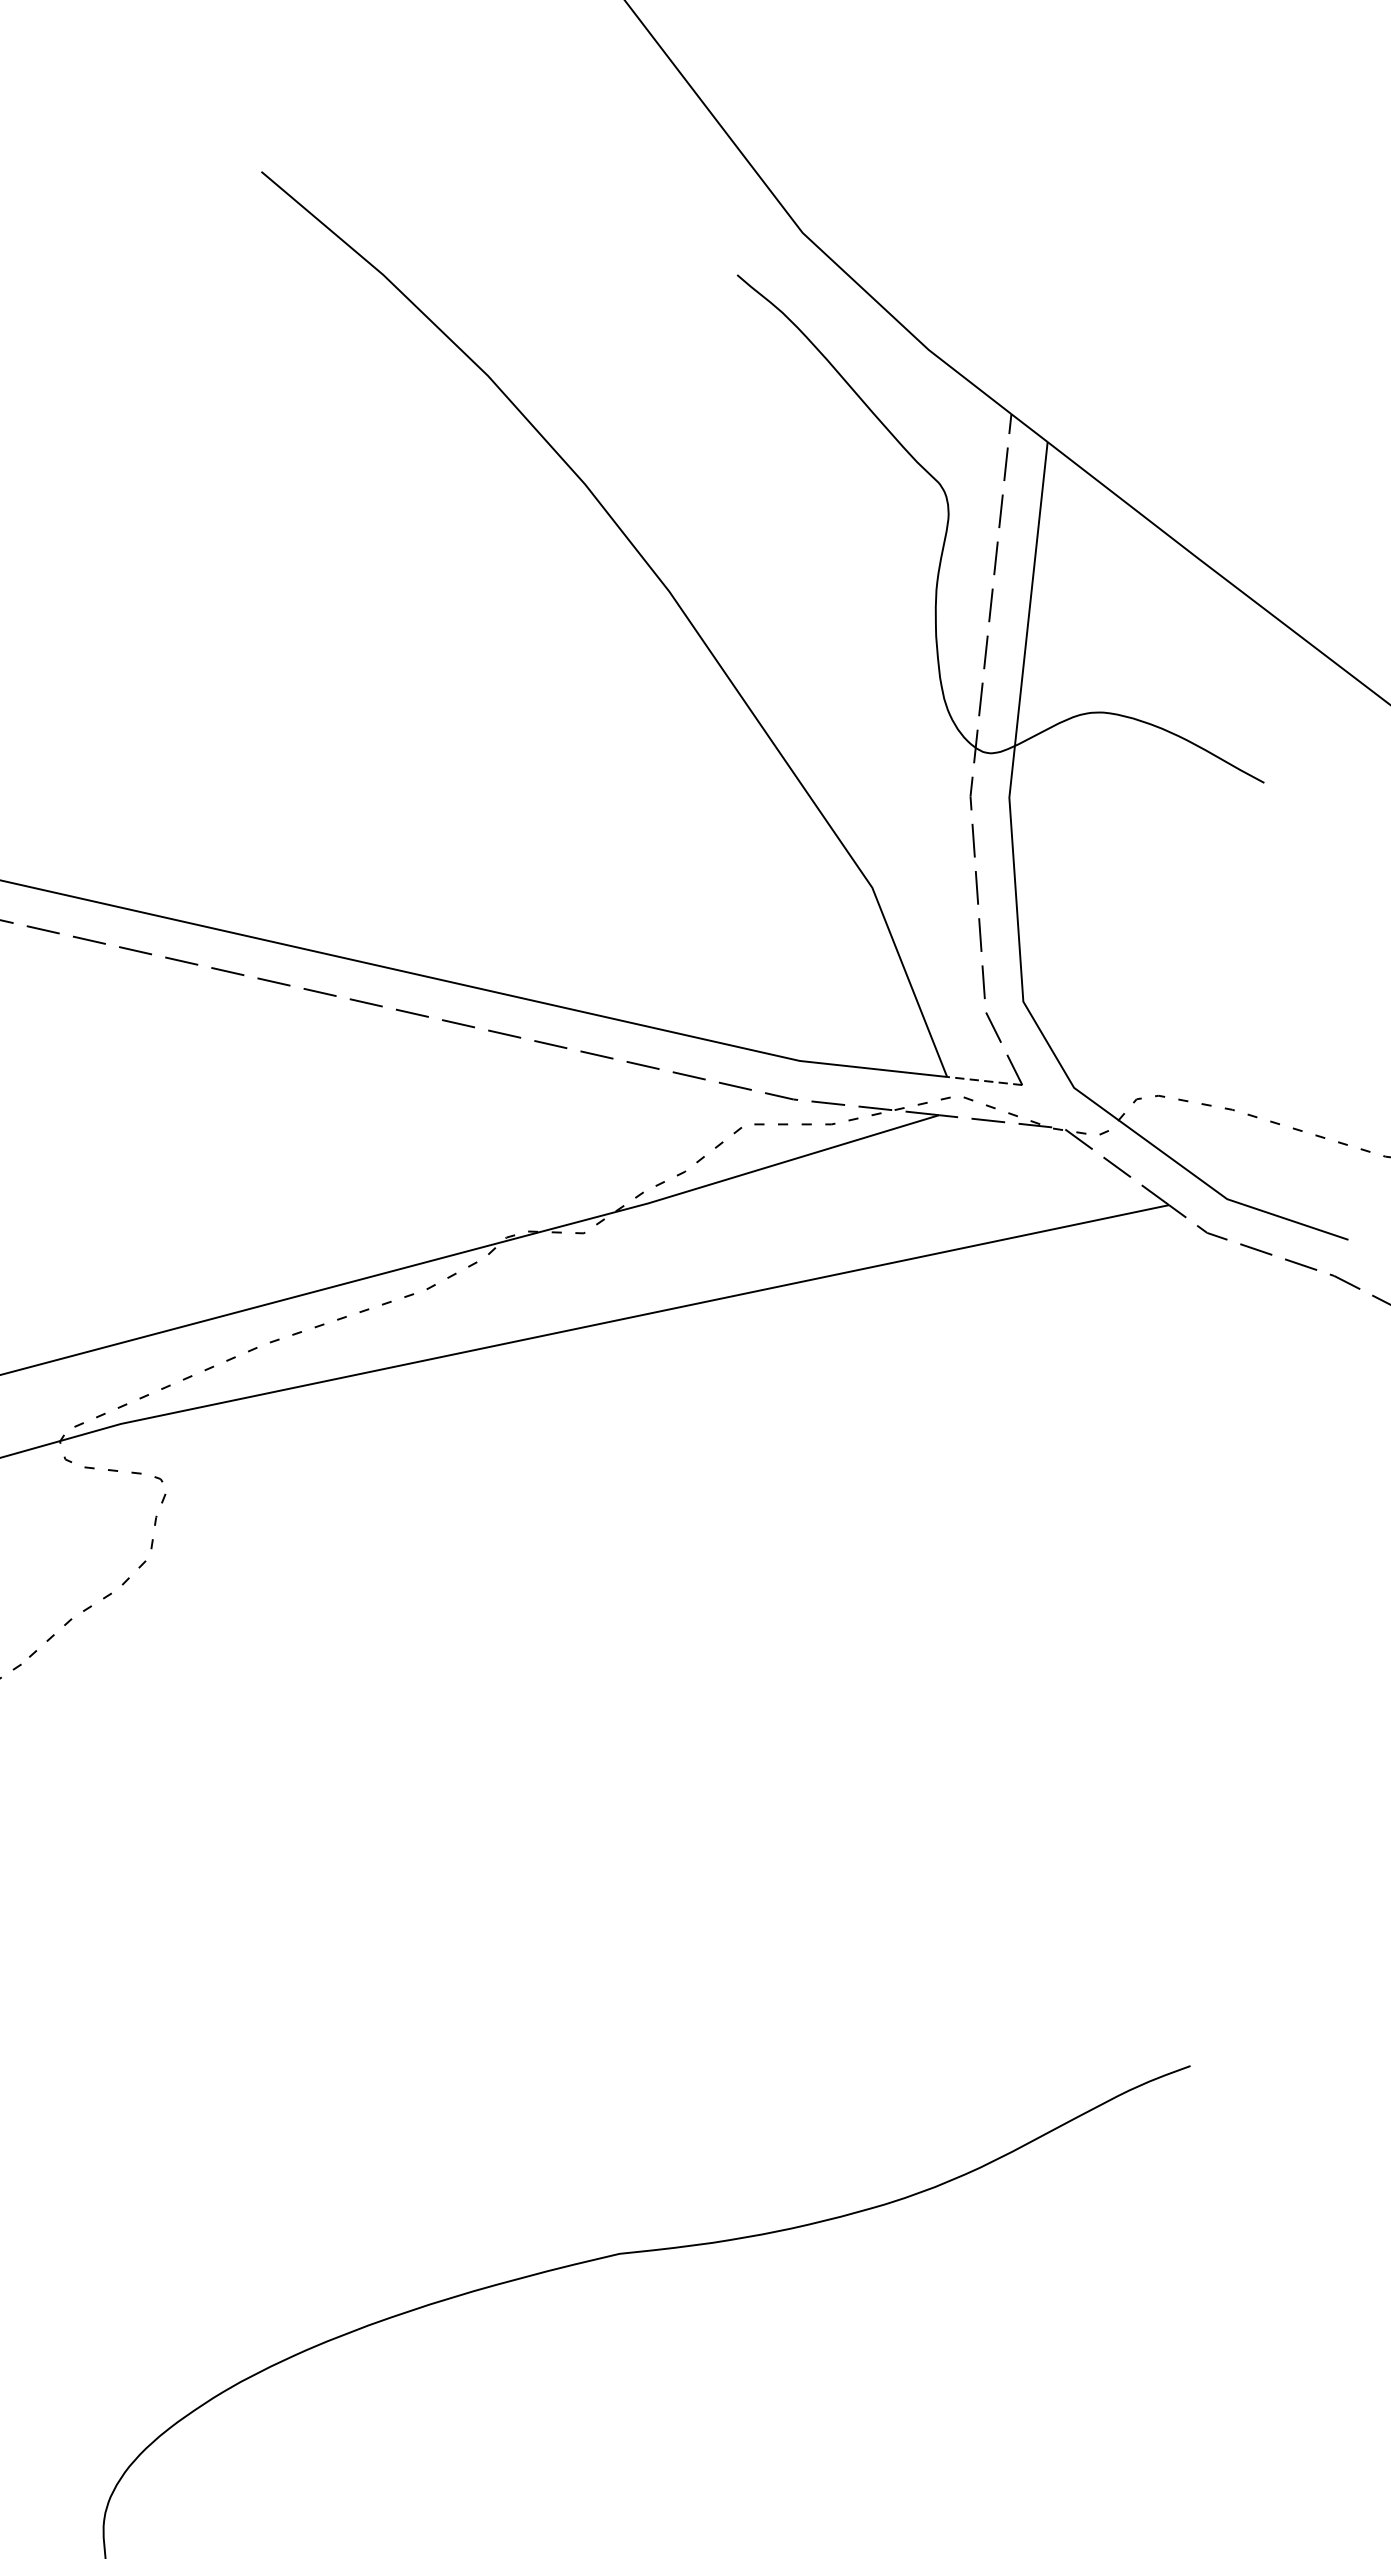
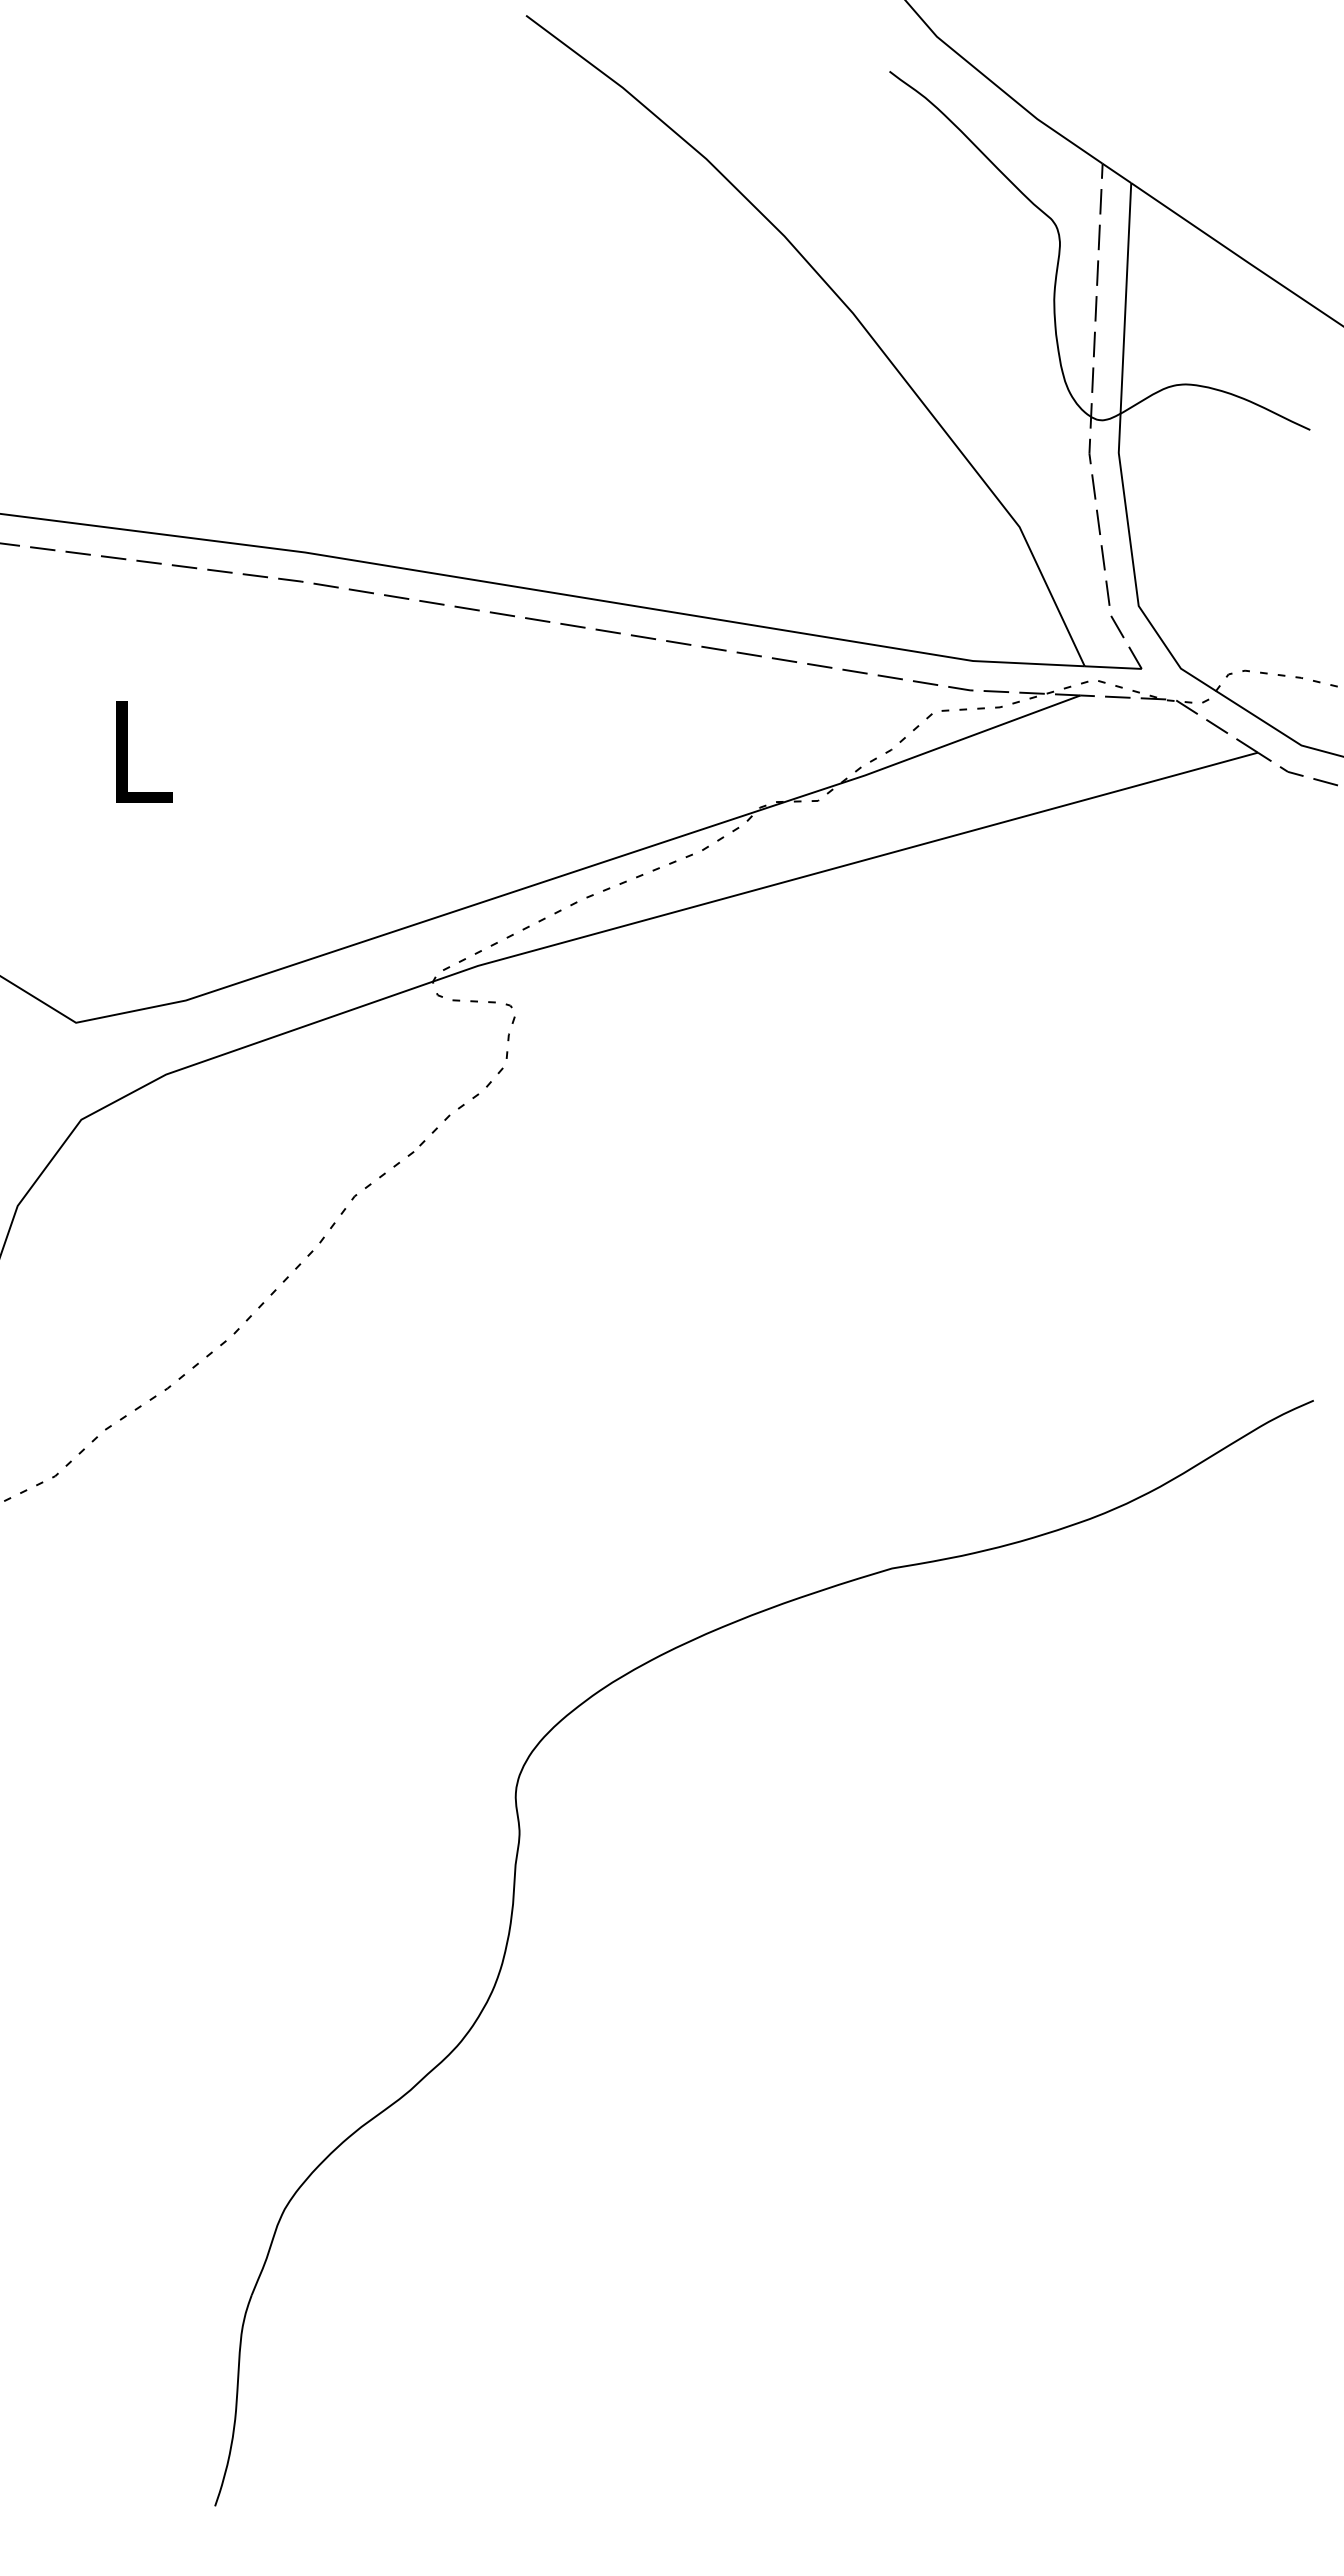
line: (985, 1080) -> (1113, 667), dashed -> solid

